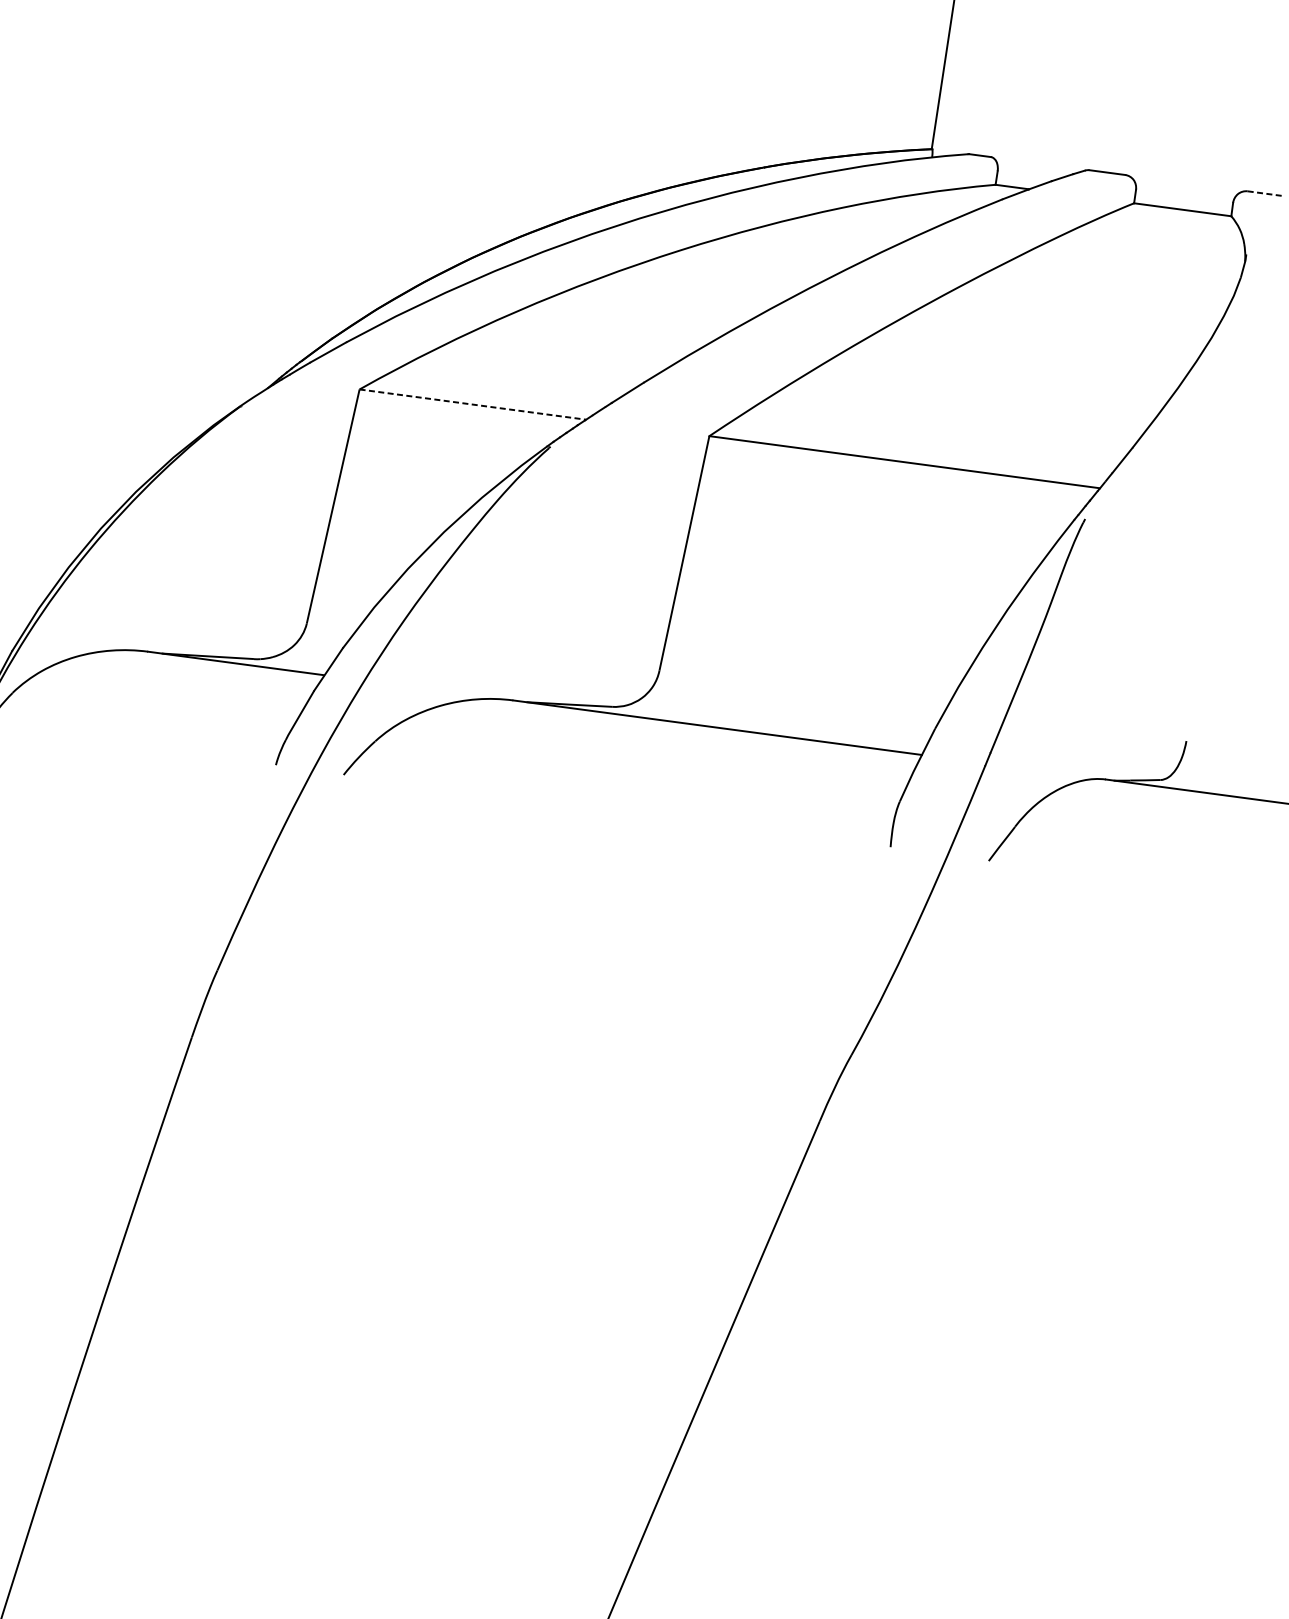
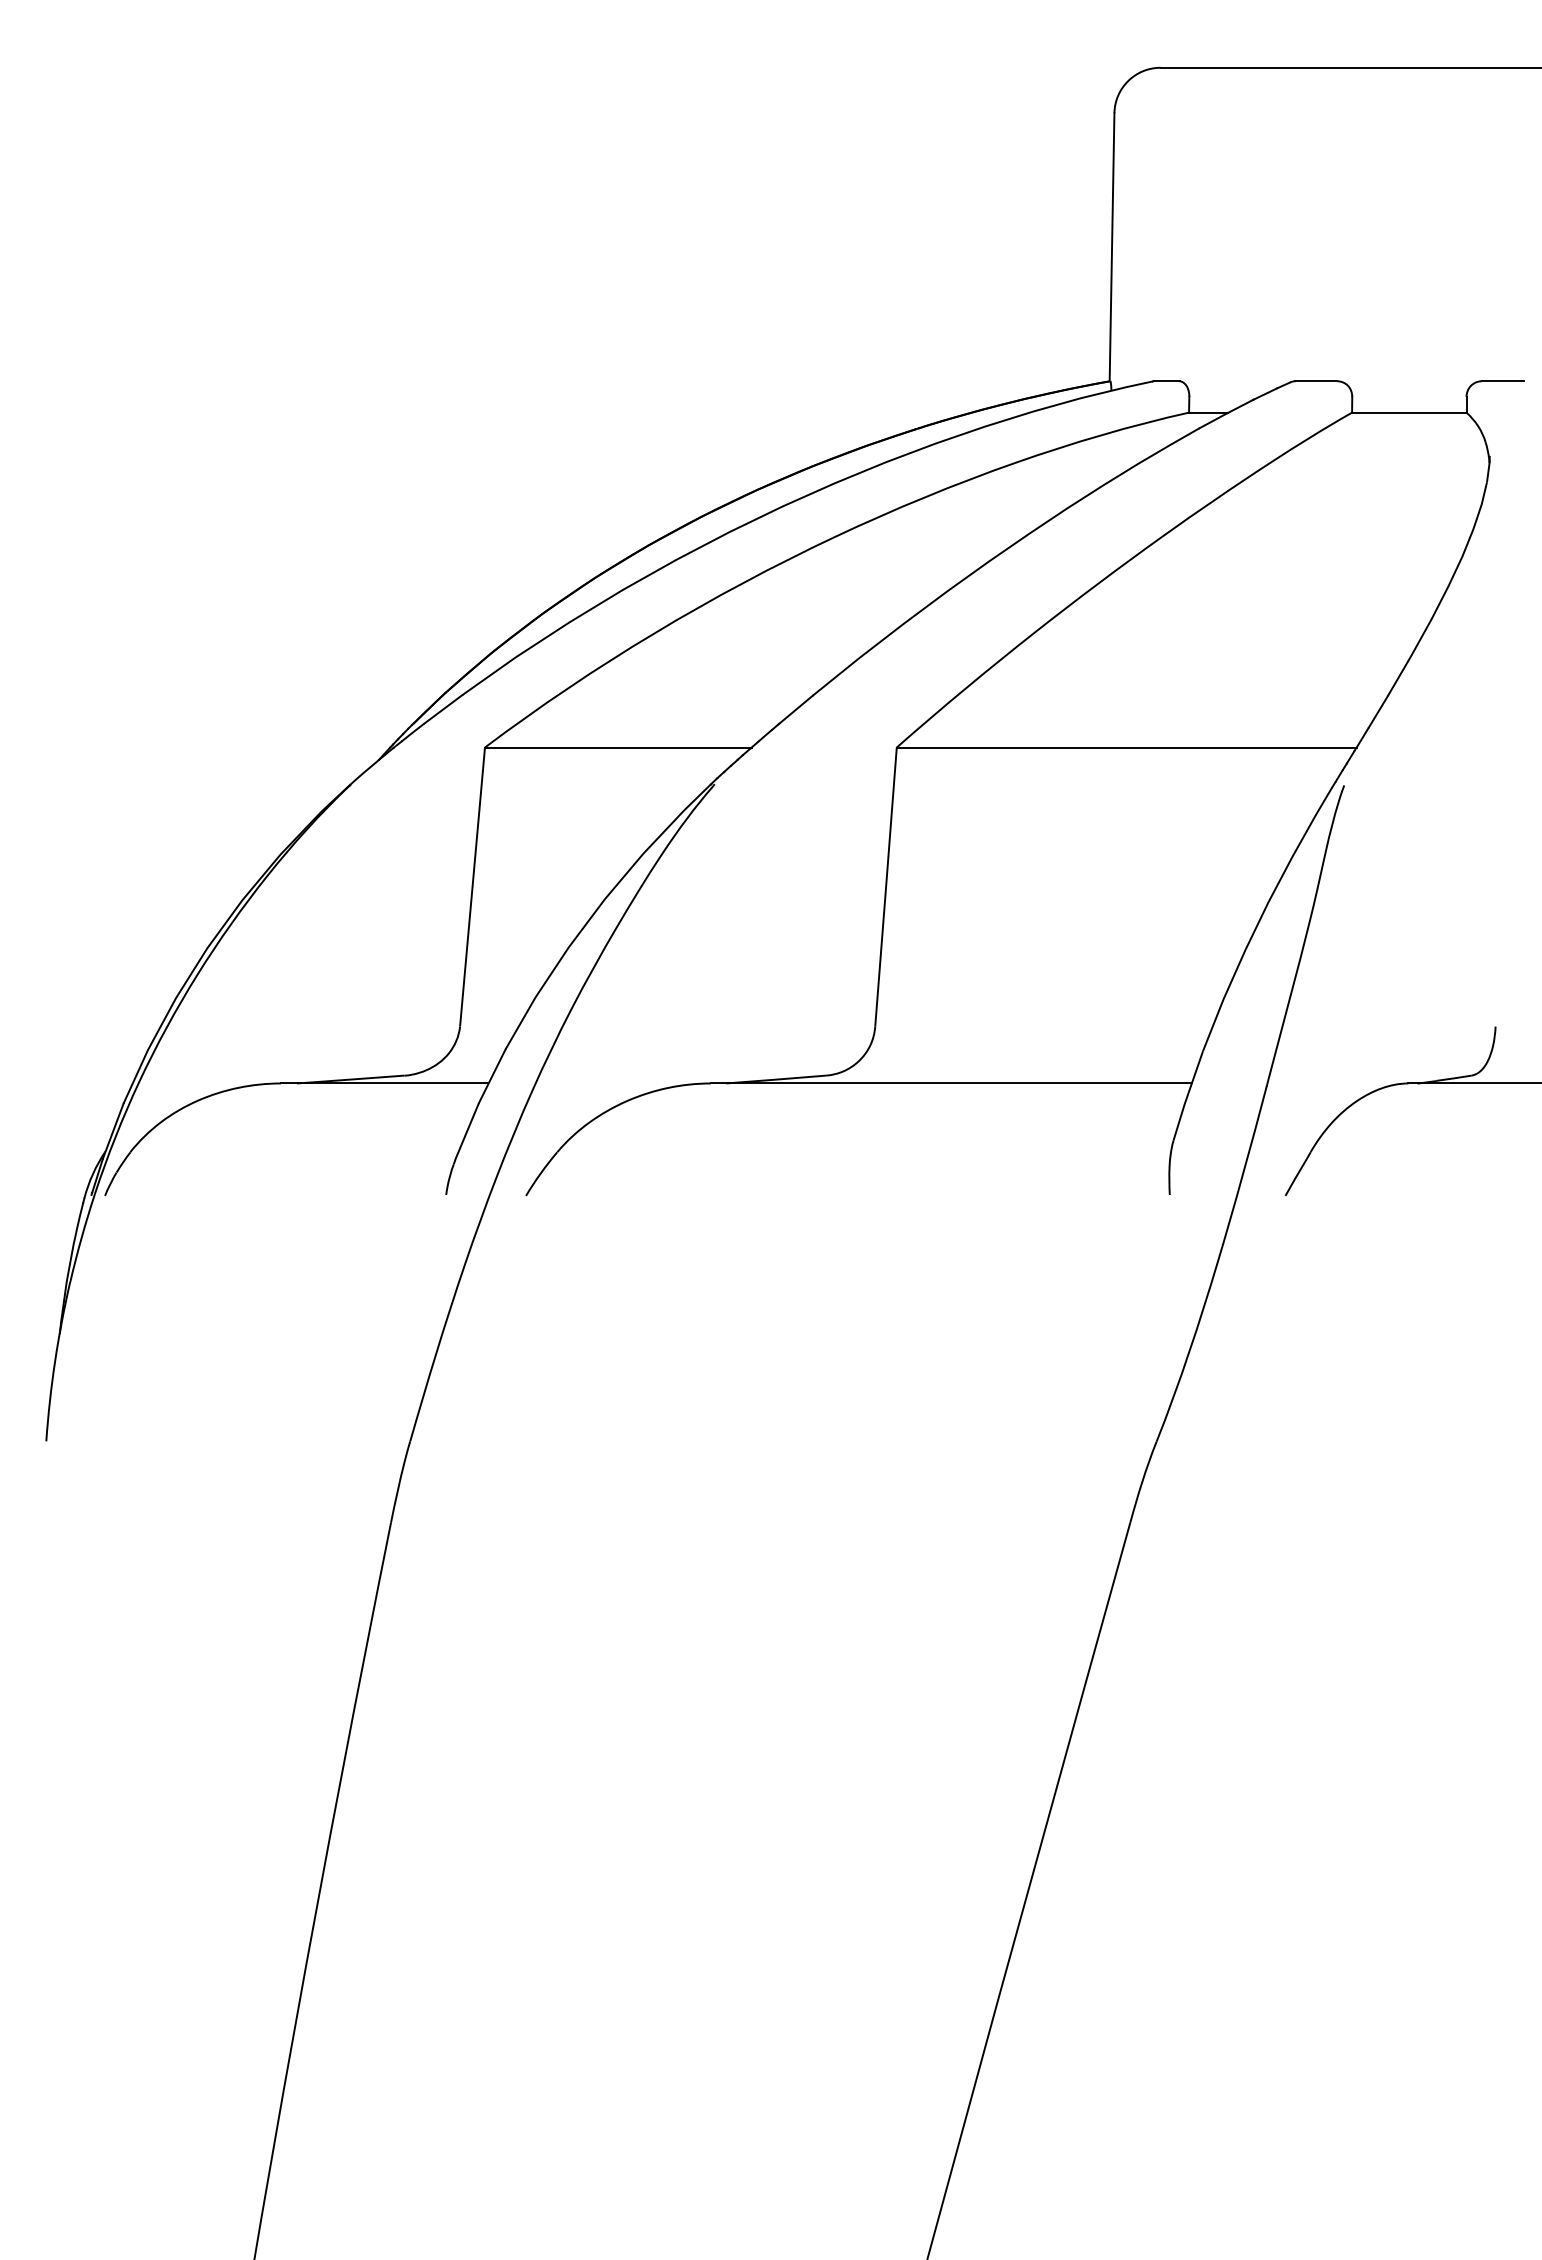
line: (1266, 193) -> (1503, 381), dashed -> solid
line: (473, 404) -> (618, 747), dashed -> solid

